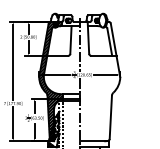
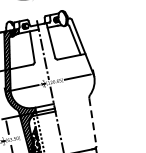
line: (110, 117) -> (92, 122), solid -> dashed

